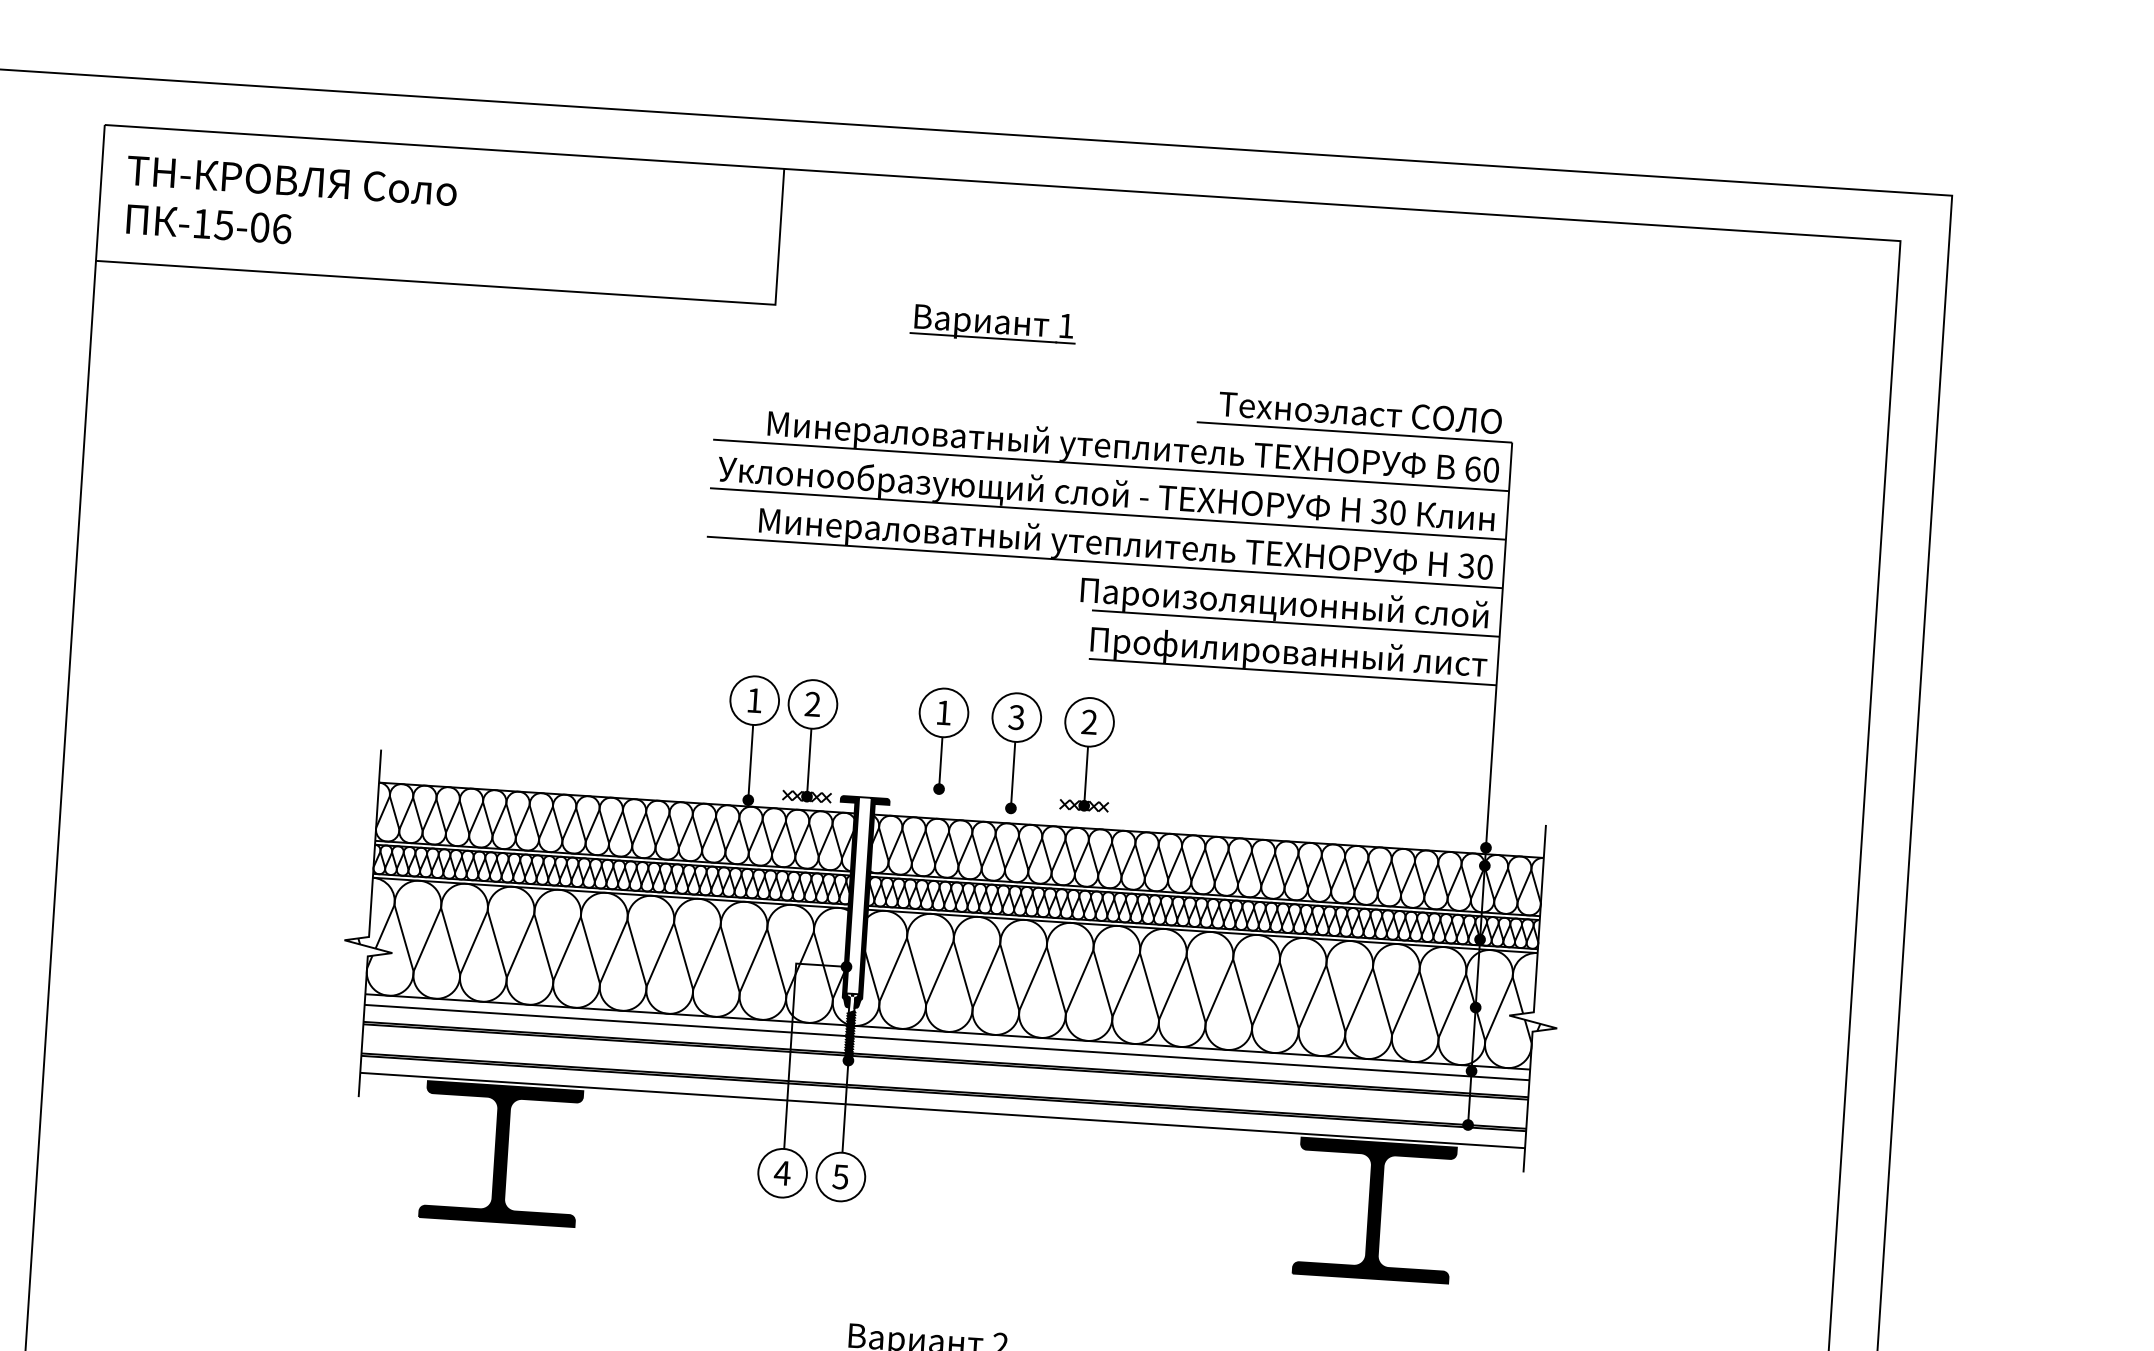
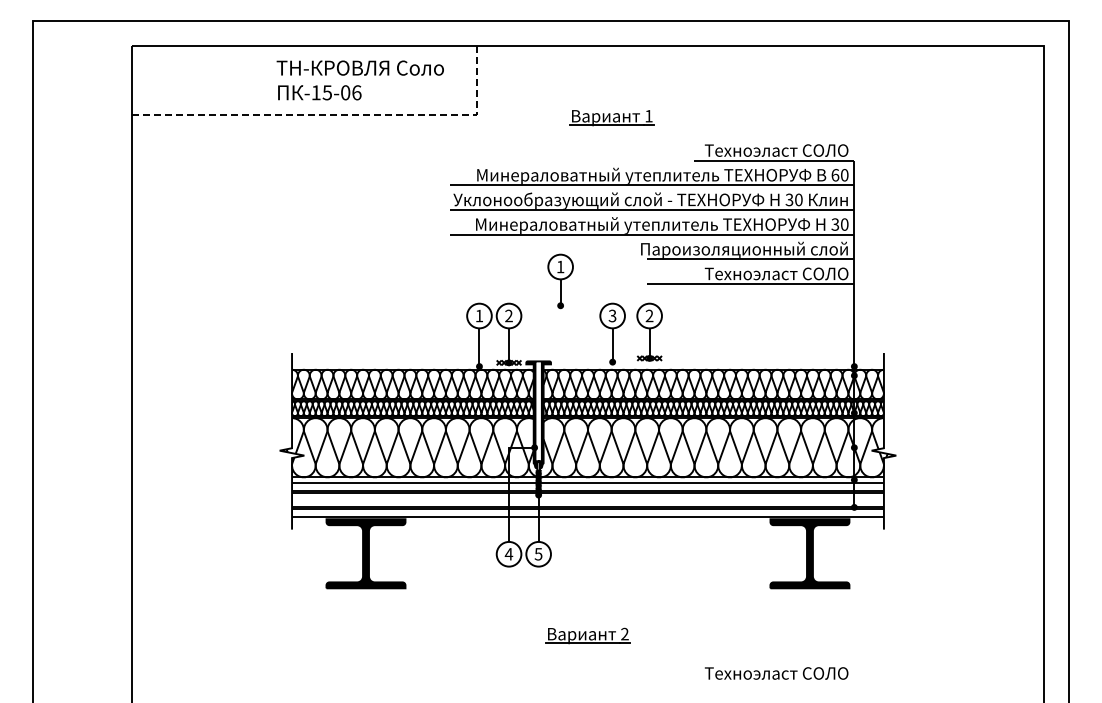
text: (288, 205) -> (359, 80), moved
line: (506, 288) -> (340, 115), solid -> dashed
part: (992, 325) -> (611, 118), moved
text: (1287, 653) -> (747, 274), Профилированный лист -> Техноэласт СОЛО
part: (941, 741) -> (560, 281), moved

